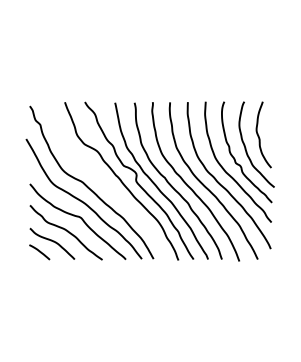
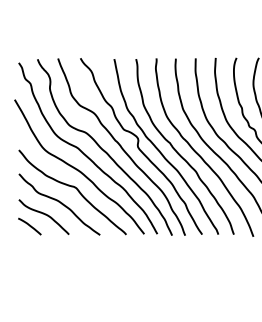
curve: (106, 183) -> (104, 149), added

